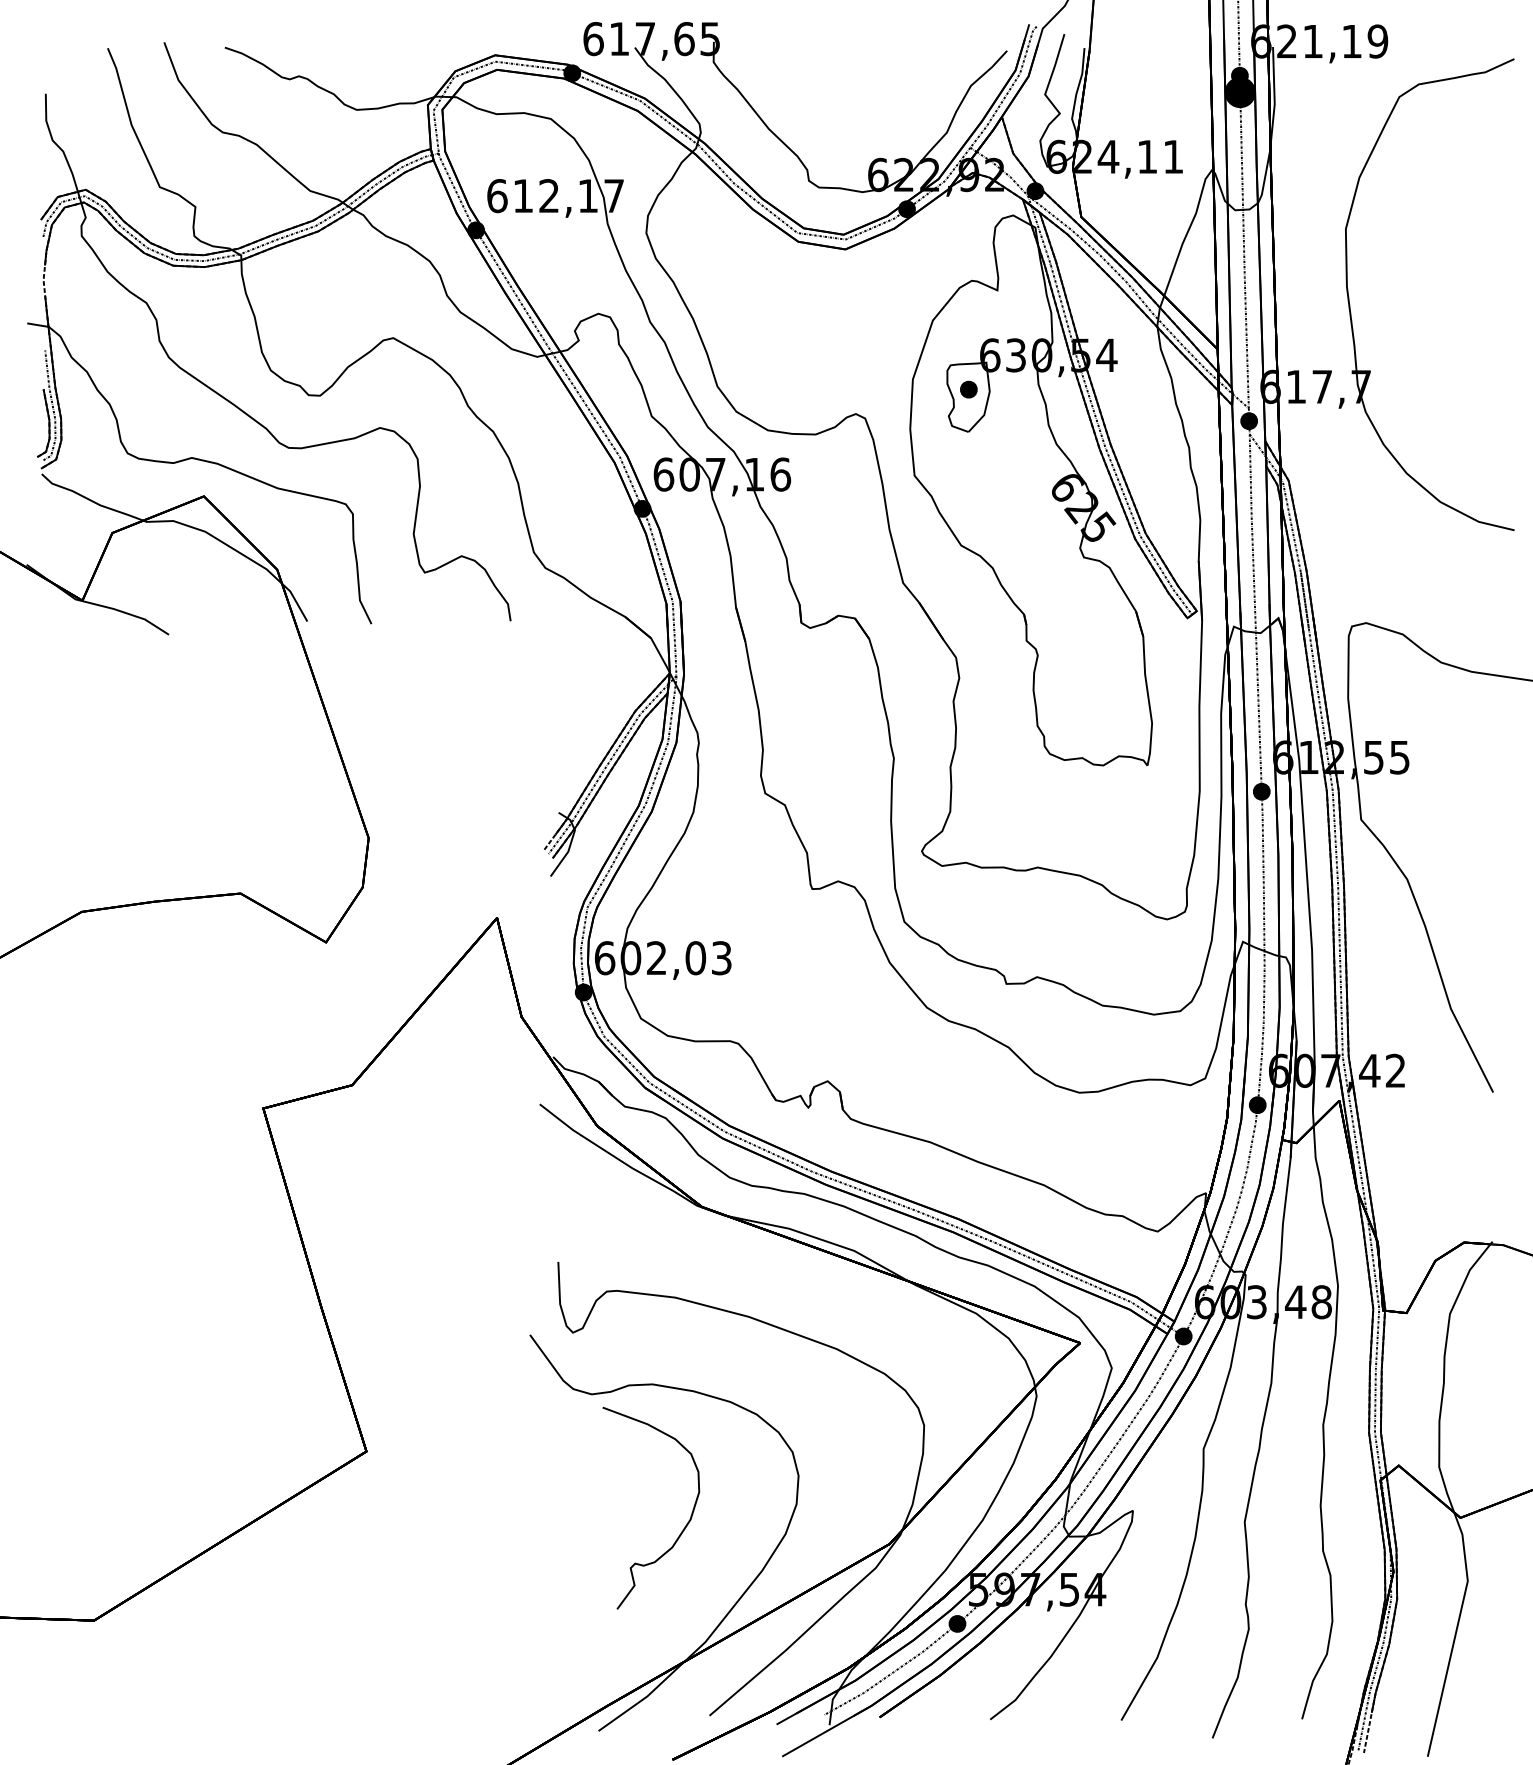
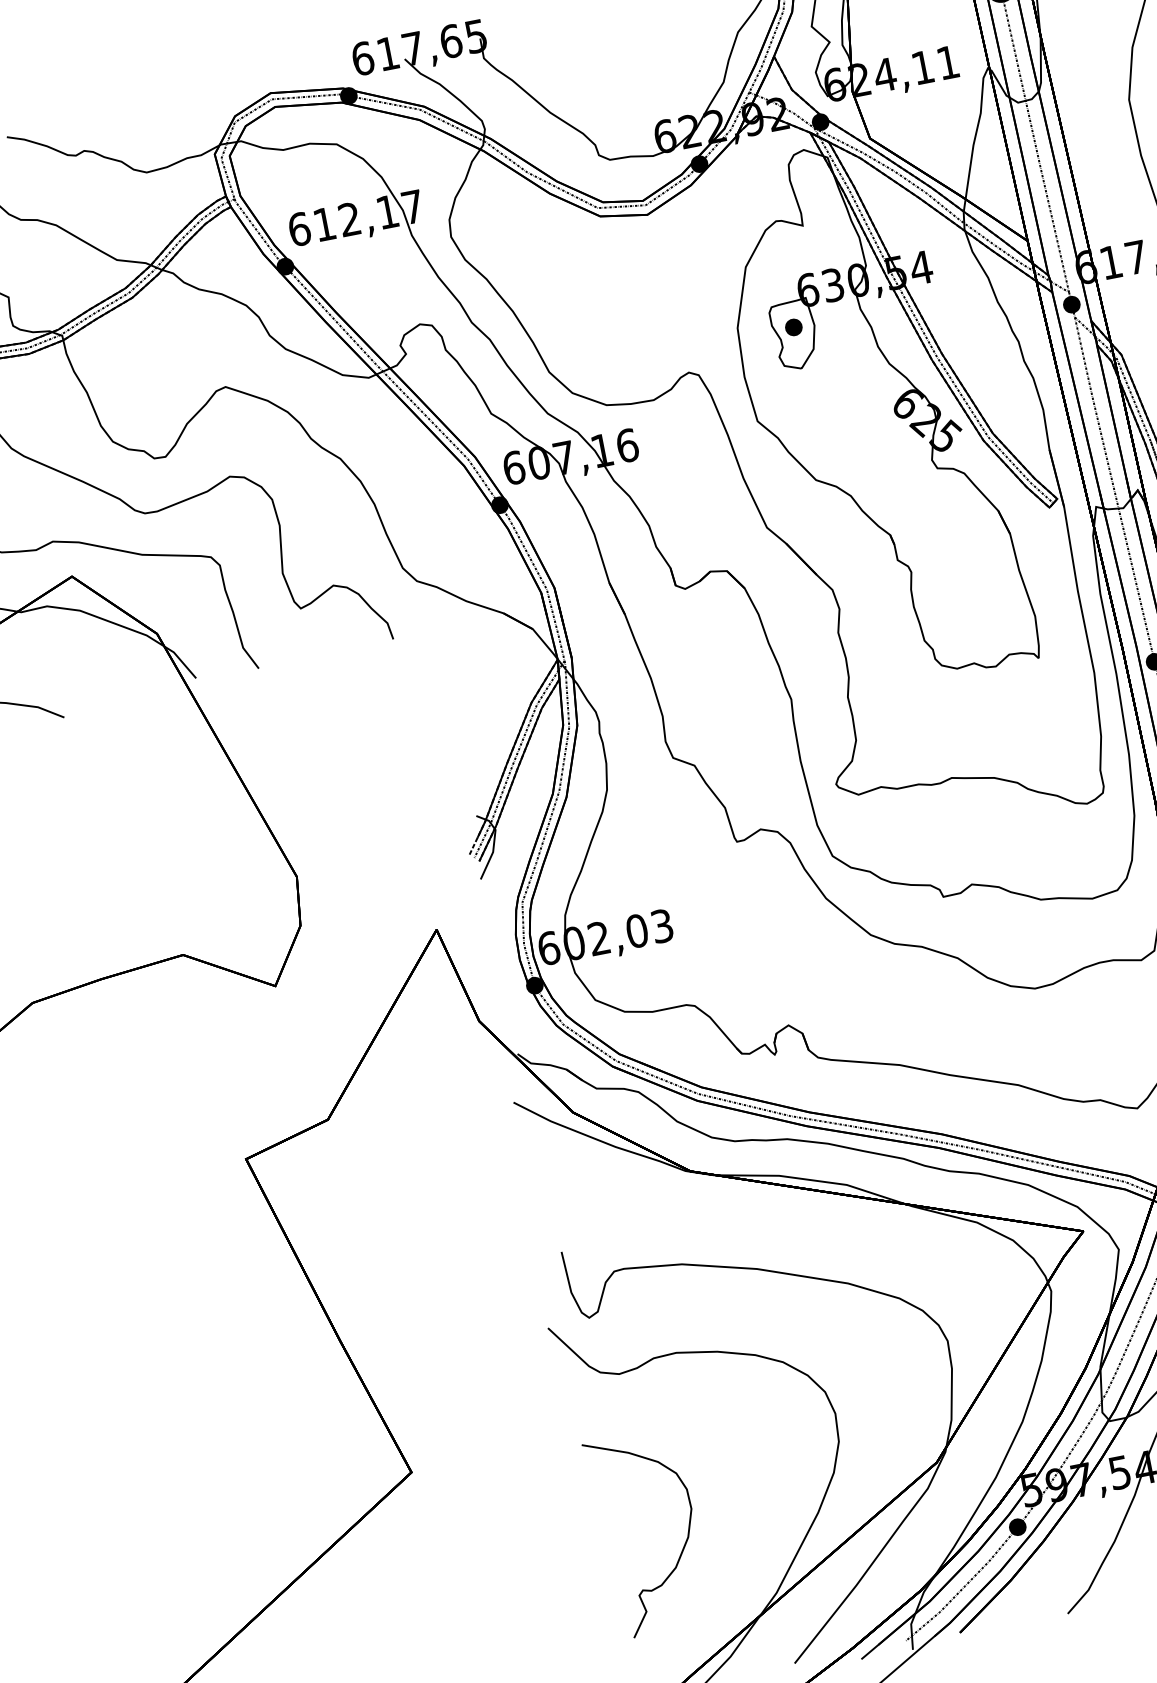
part: (684, 1526) -> (683, 1544), moved

